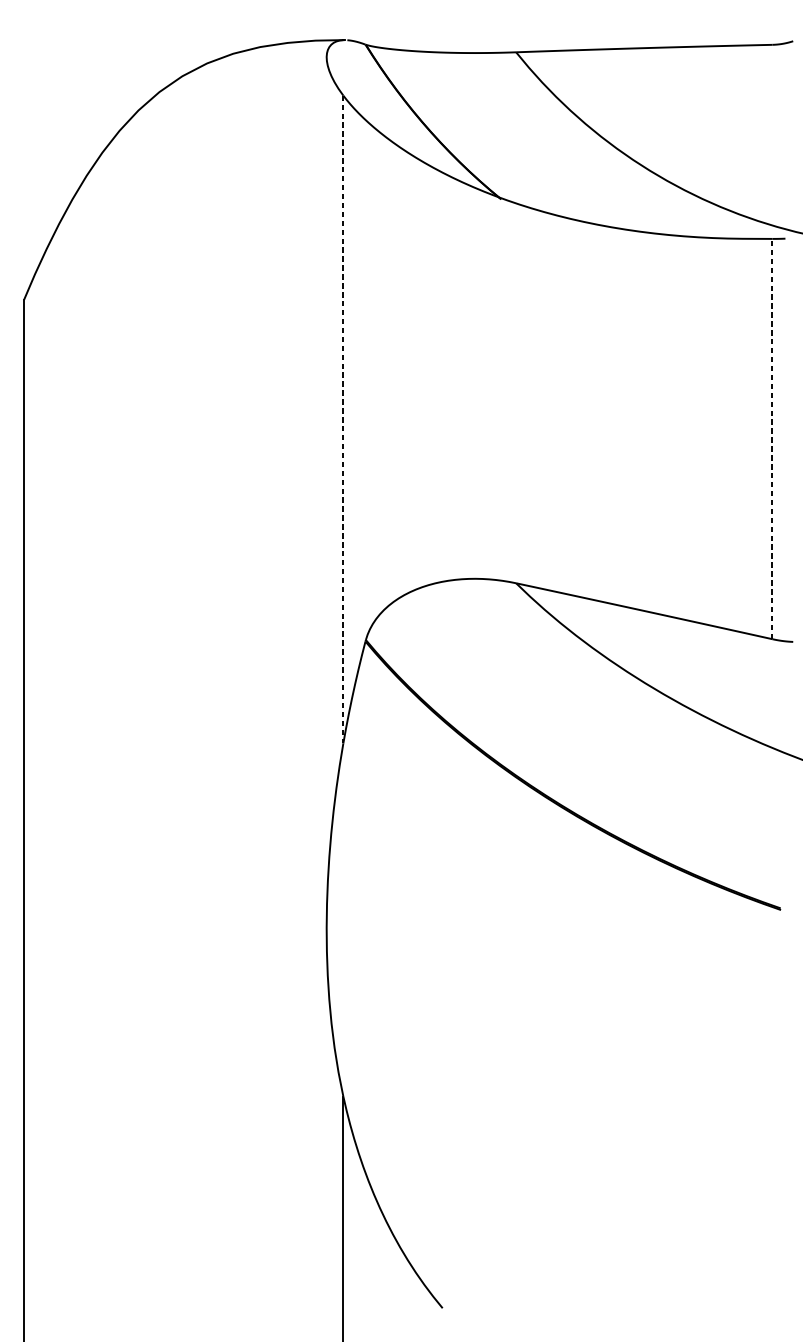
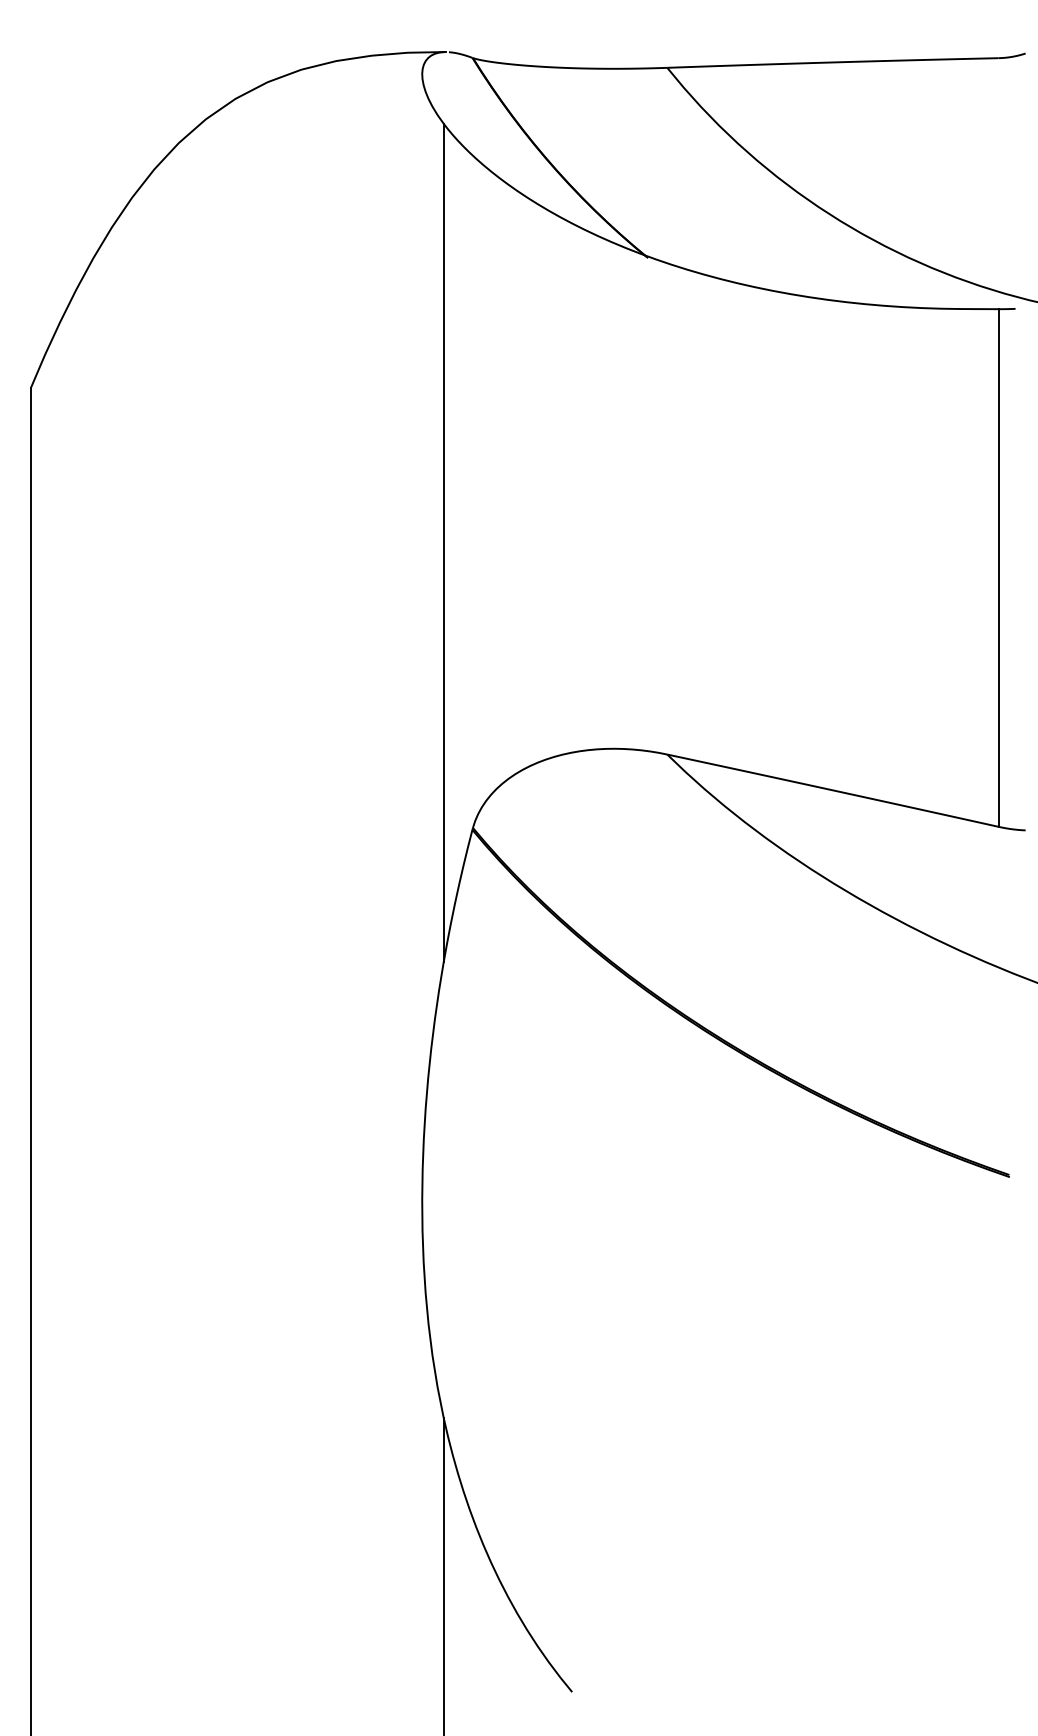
line: (343, 419) -> (443, 542), dashed -> solid
line: (772, 439) -> (998, 568), dashed -> solid

